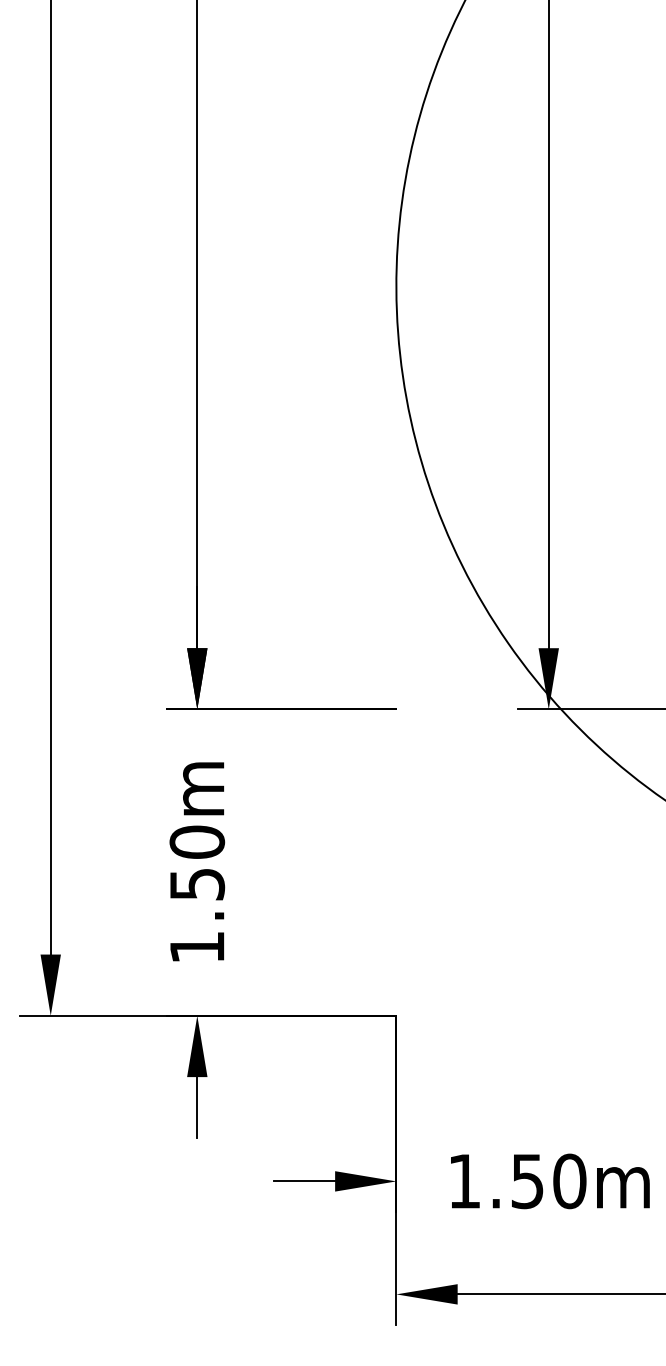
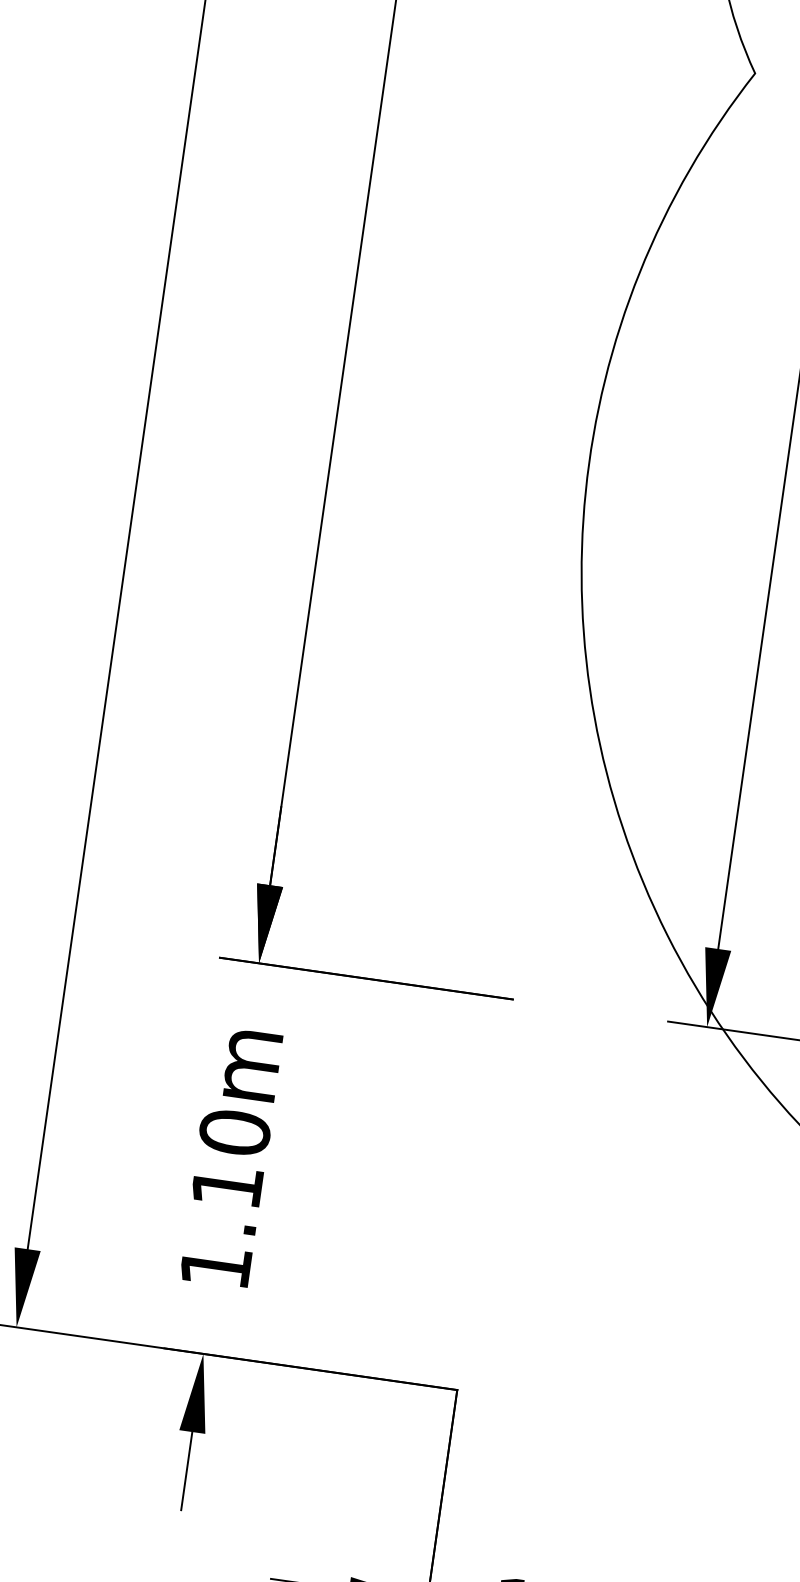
text: (197, 884) -> (227, 1186), 1.50m -> 1.10m

